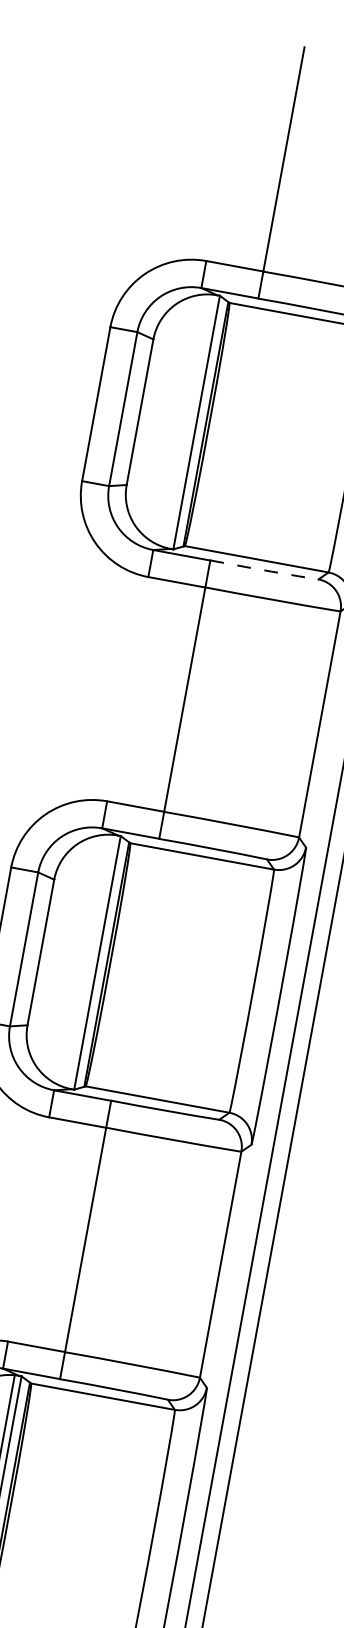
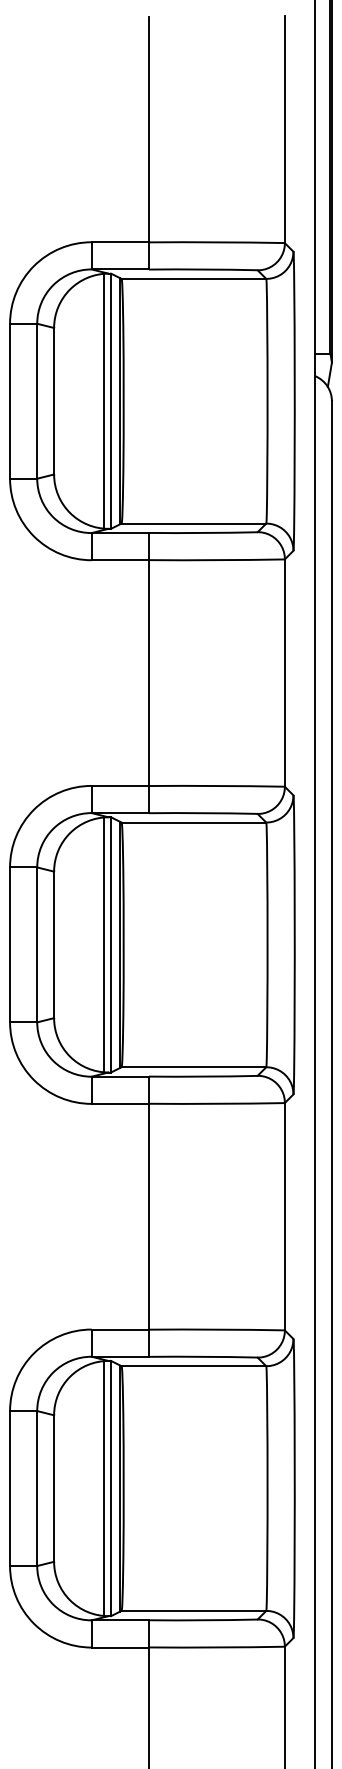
line: (190, 420) -> (104, 400), added
arc: (264, 570) -> (203, 533), dashed -> solid
line: (91, 961) -> (104, 944), added

